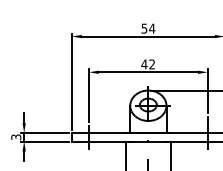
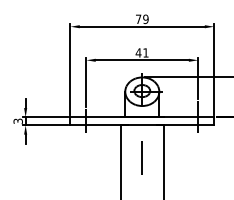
text: (148, 28) -> (142, 19), 54 -> 79
text: (151, 63) -> (145, 52), 42 -> 41

